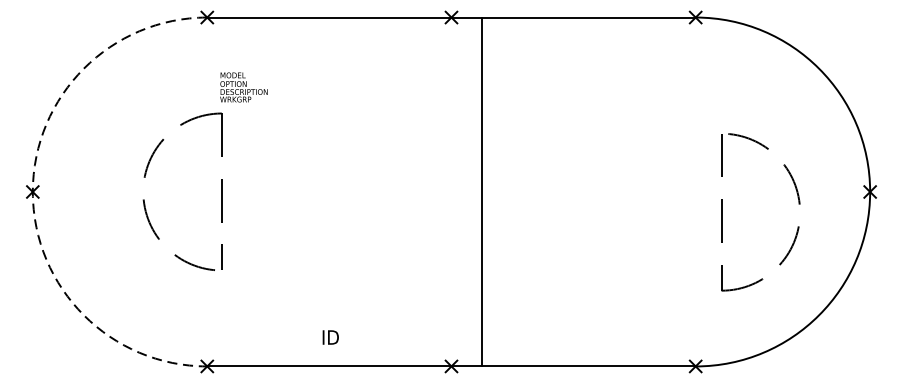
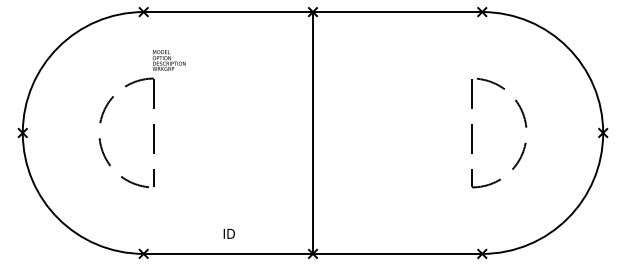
line: (481, 191) -> (312, 132), moved
arc: (32, 192) -> (22, 133), dashed -> solid
part: (798, 204) -> (525, 127), moved

